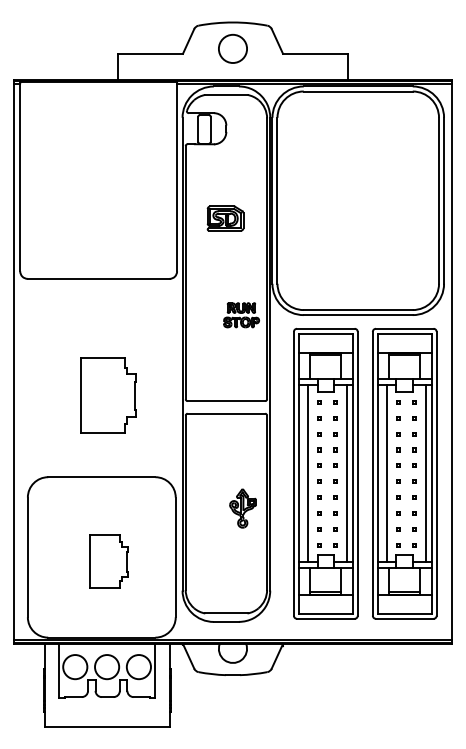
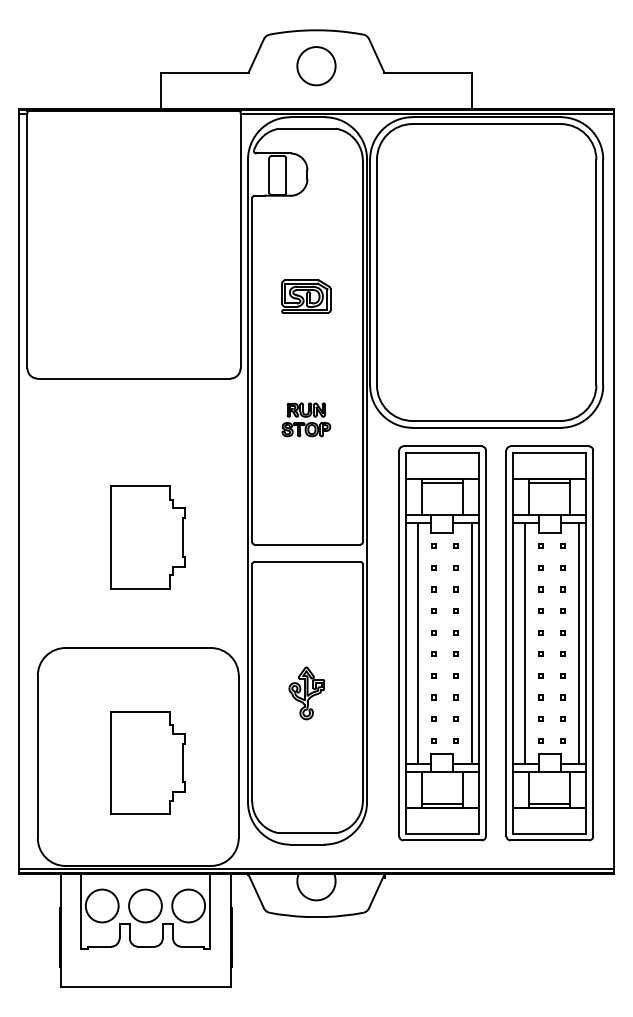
part: (241, 315) -> (306, 420), moved
part: (242, 508) -> (306, 693), moved
part: (108, 561) -> (147, 762), size x1.43

